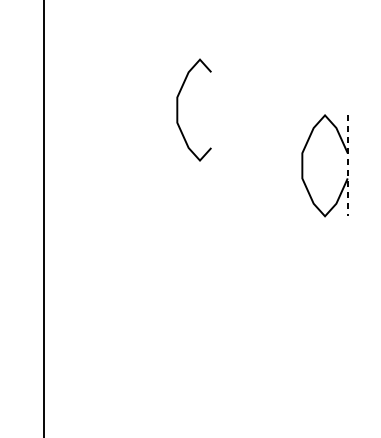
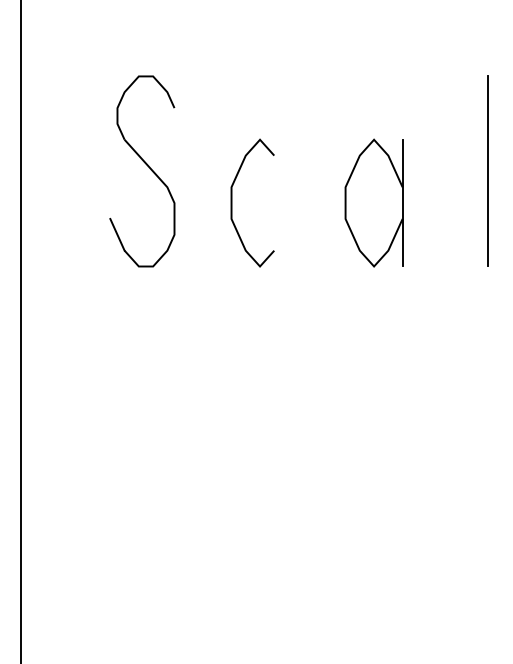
curve: (178, 109) -> (232, 202), moved
part: (144, 136) -> (147, 166), added
line: (347, 166) -> (402, 203), dashed -> solid

